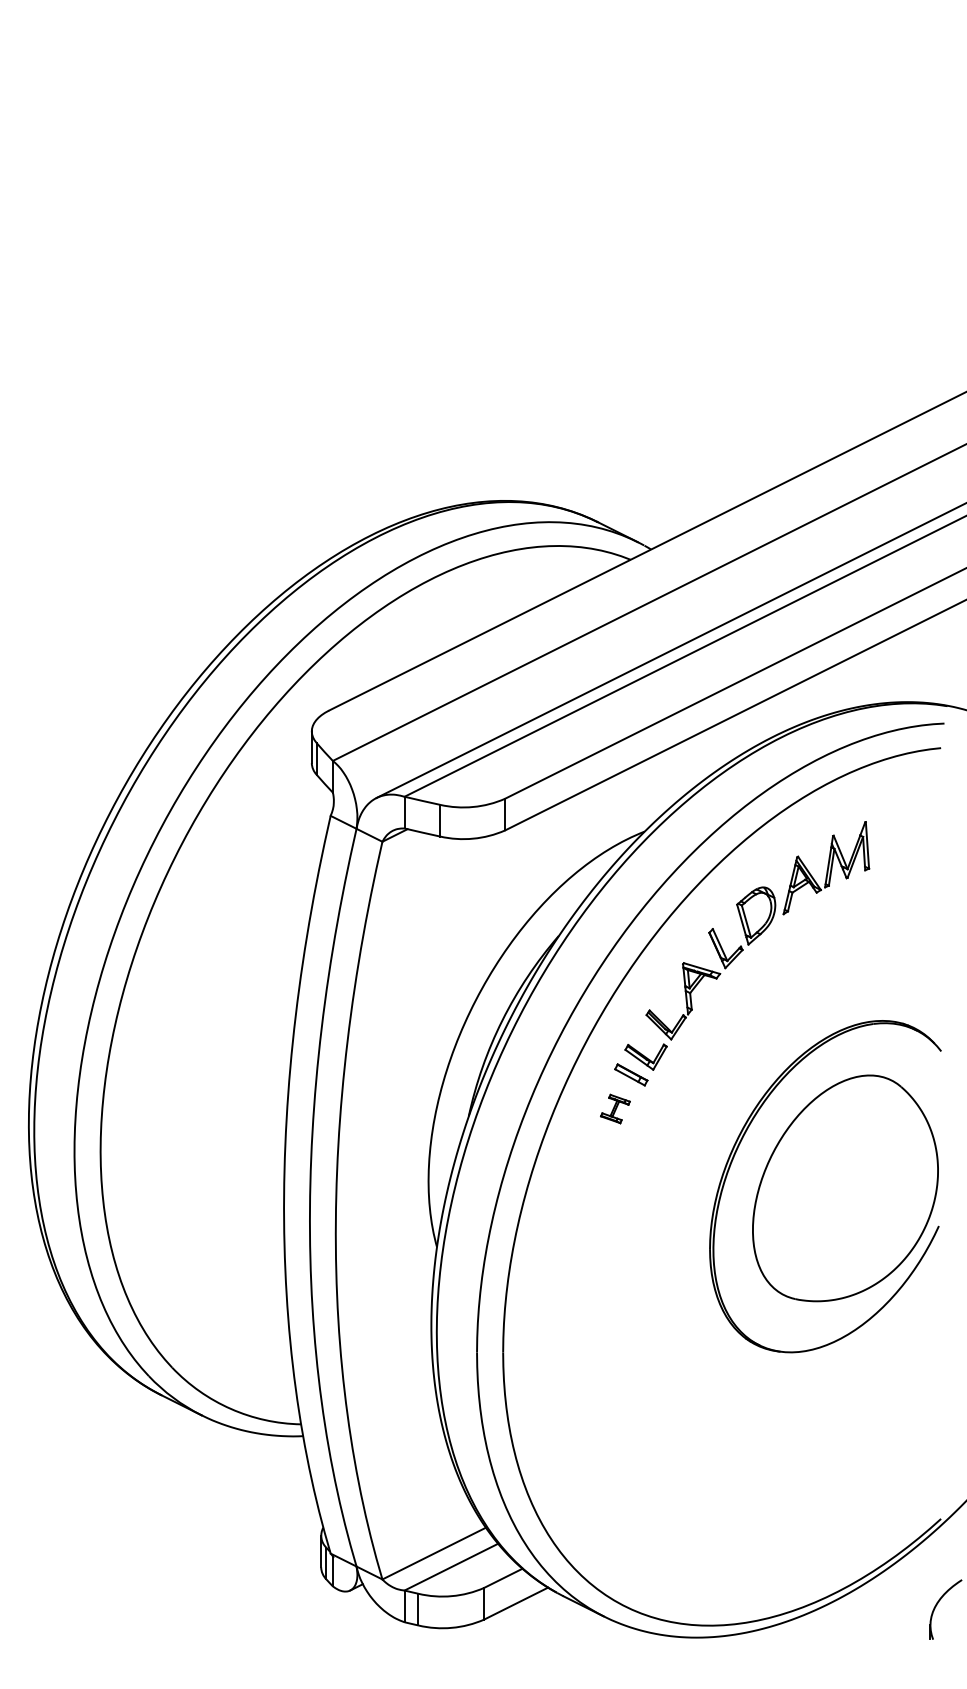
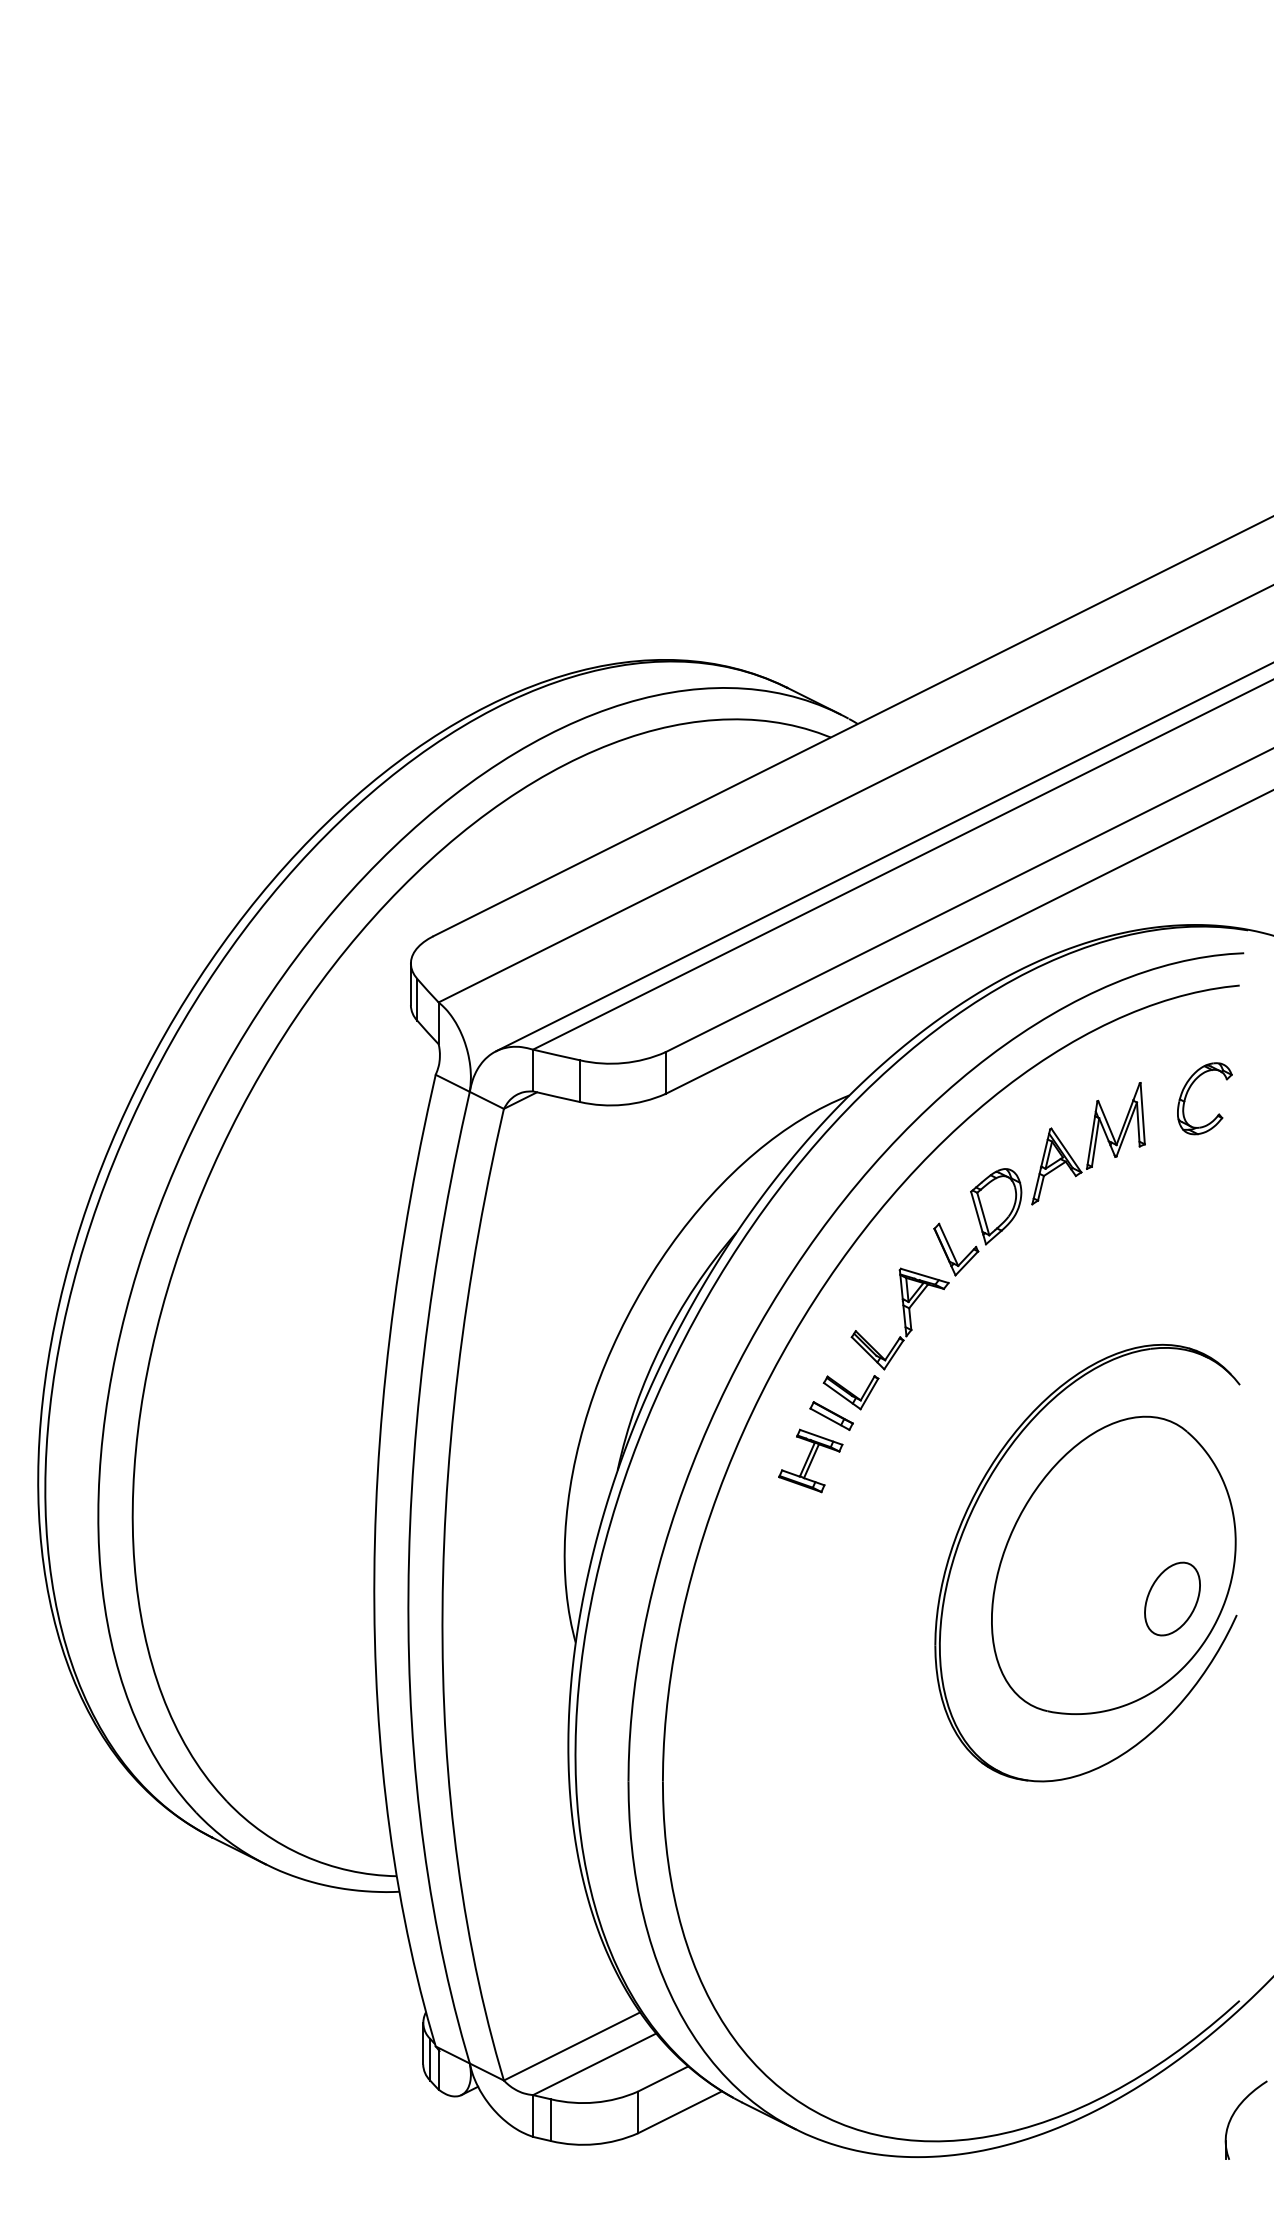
part: (903, 827) -> (1190, 1090), added
part: (615, 1108) -> (810, 1460), size x1.67
part: (889, 1213) -> (1171, 1598), added

